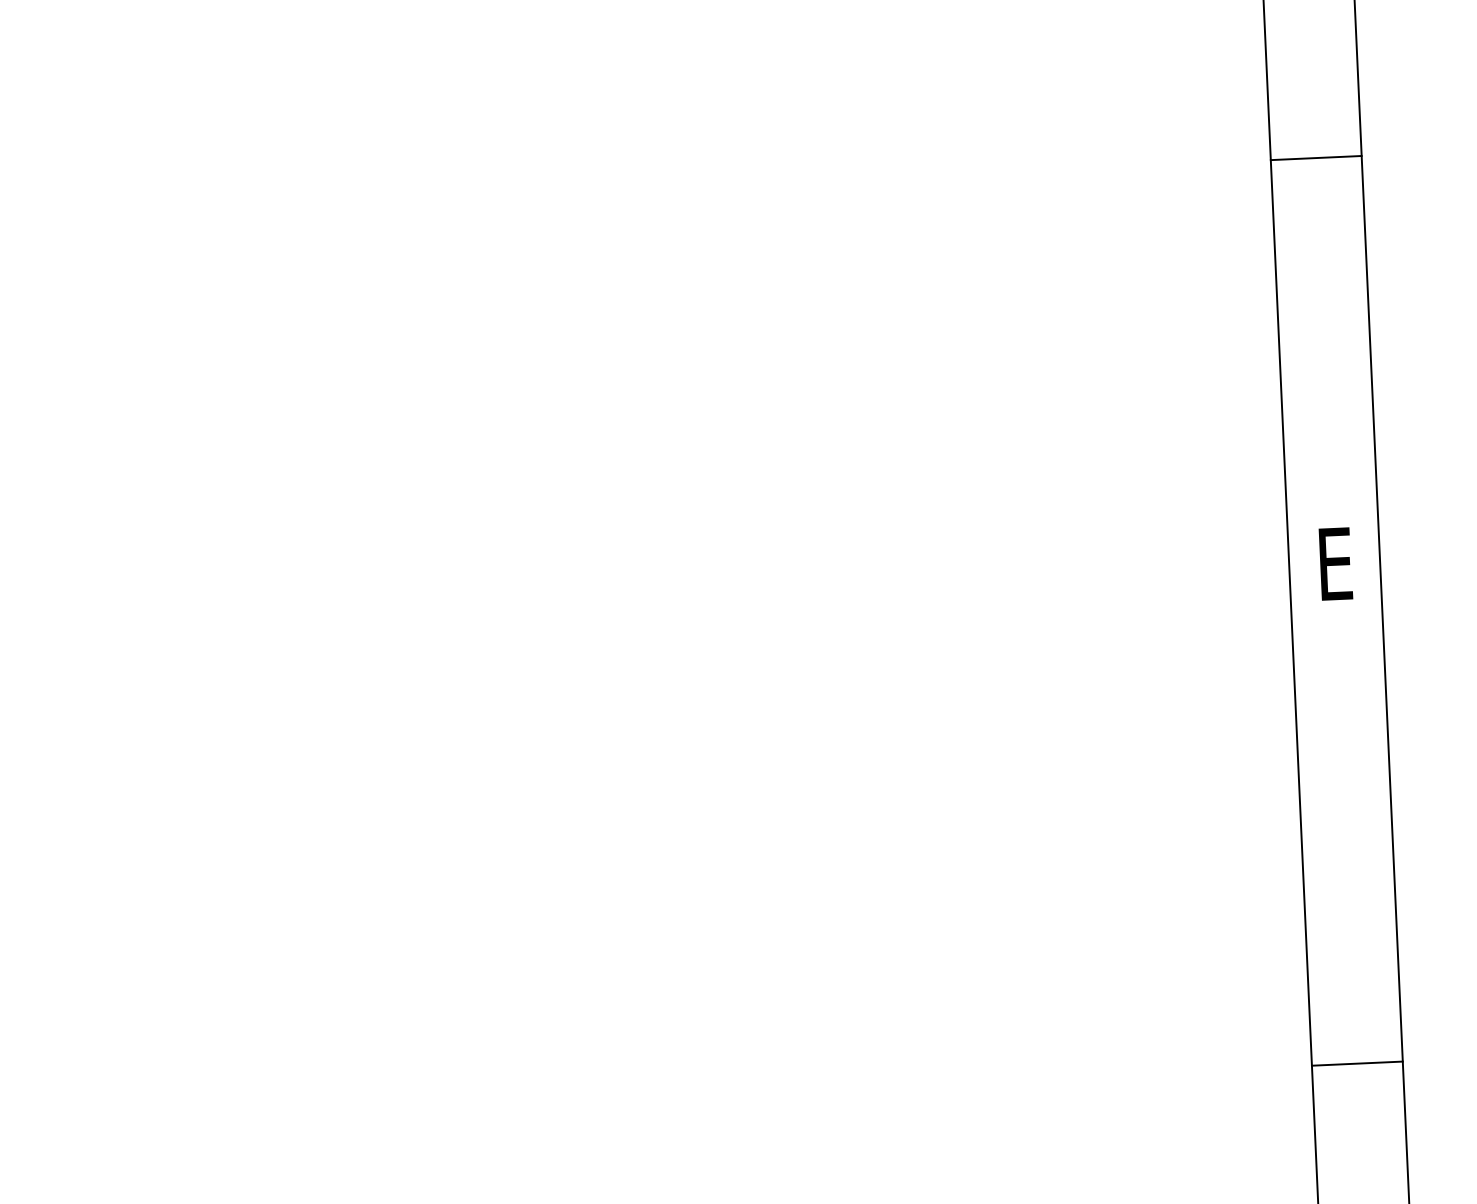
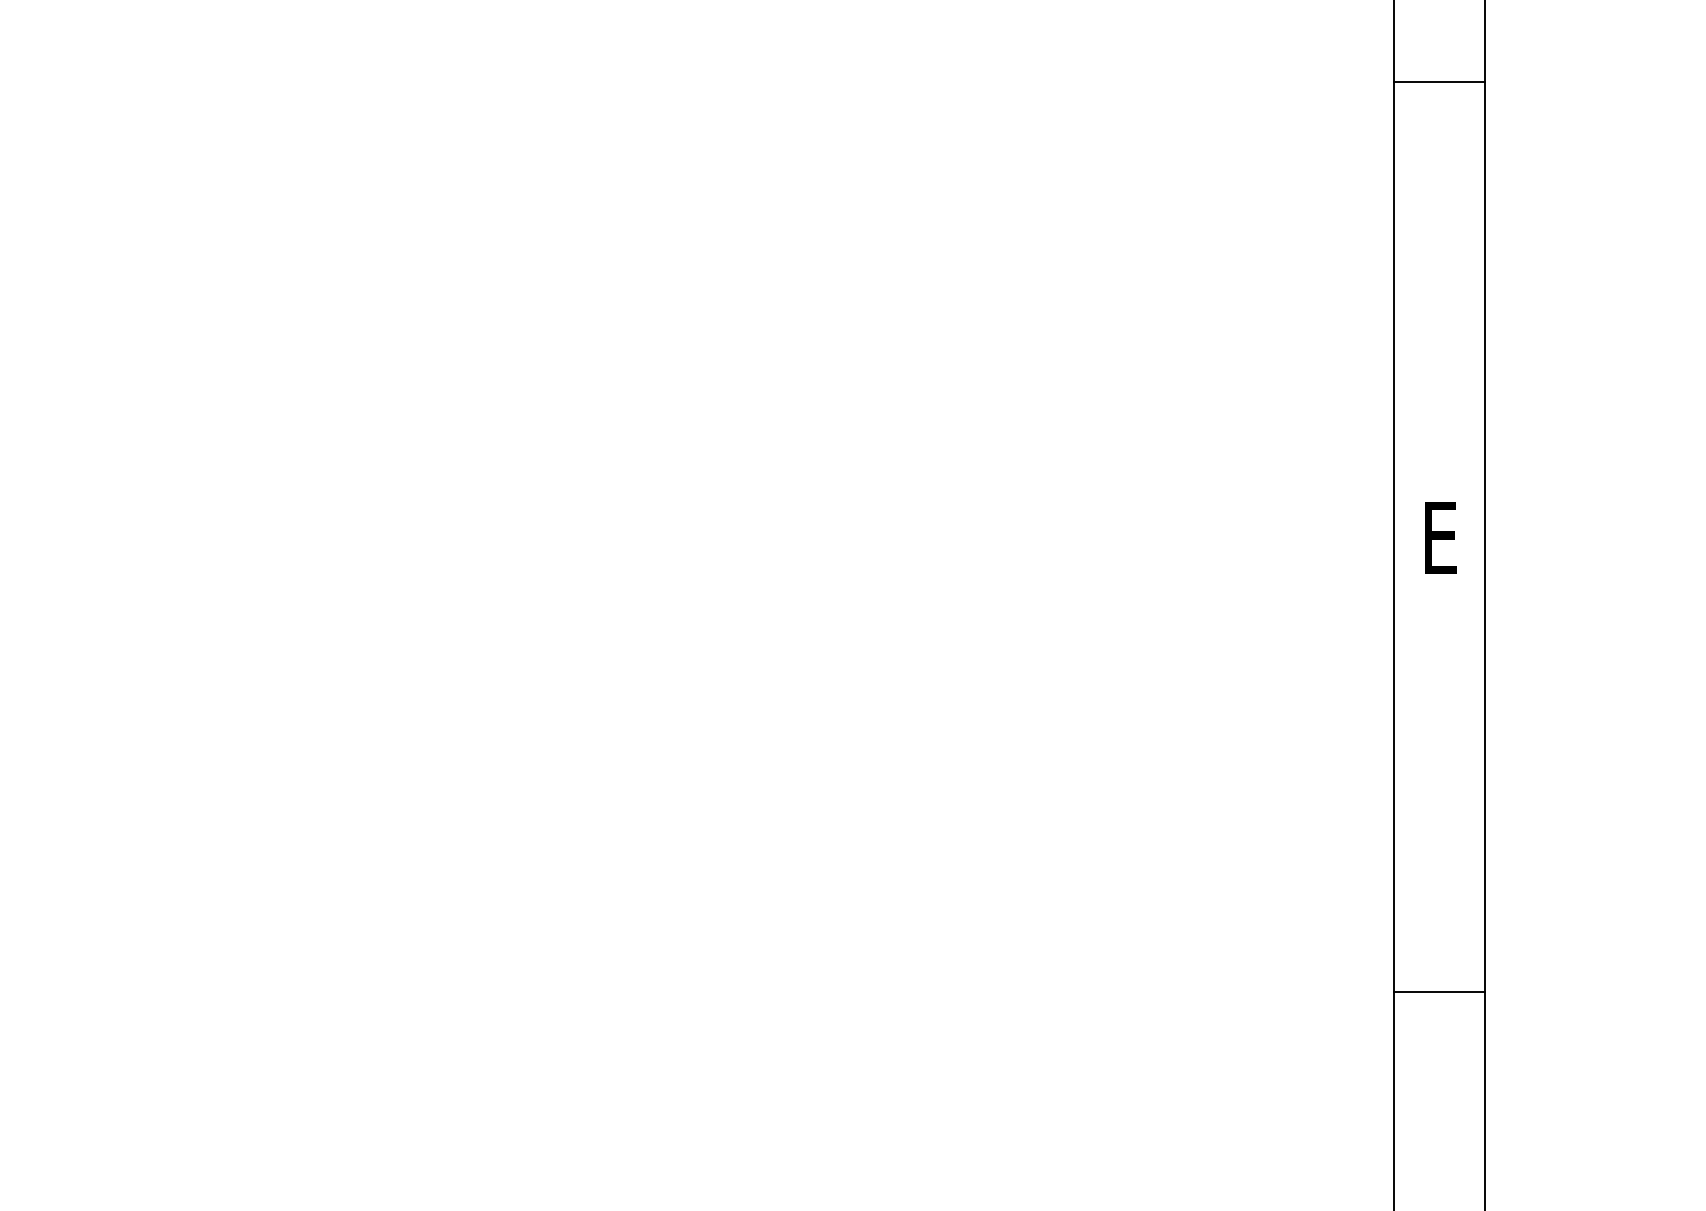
line: (1315, 158) -> (1439, 82), moved
line: (1357, 1064) -> (1439, 992), moved

